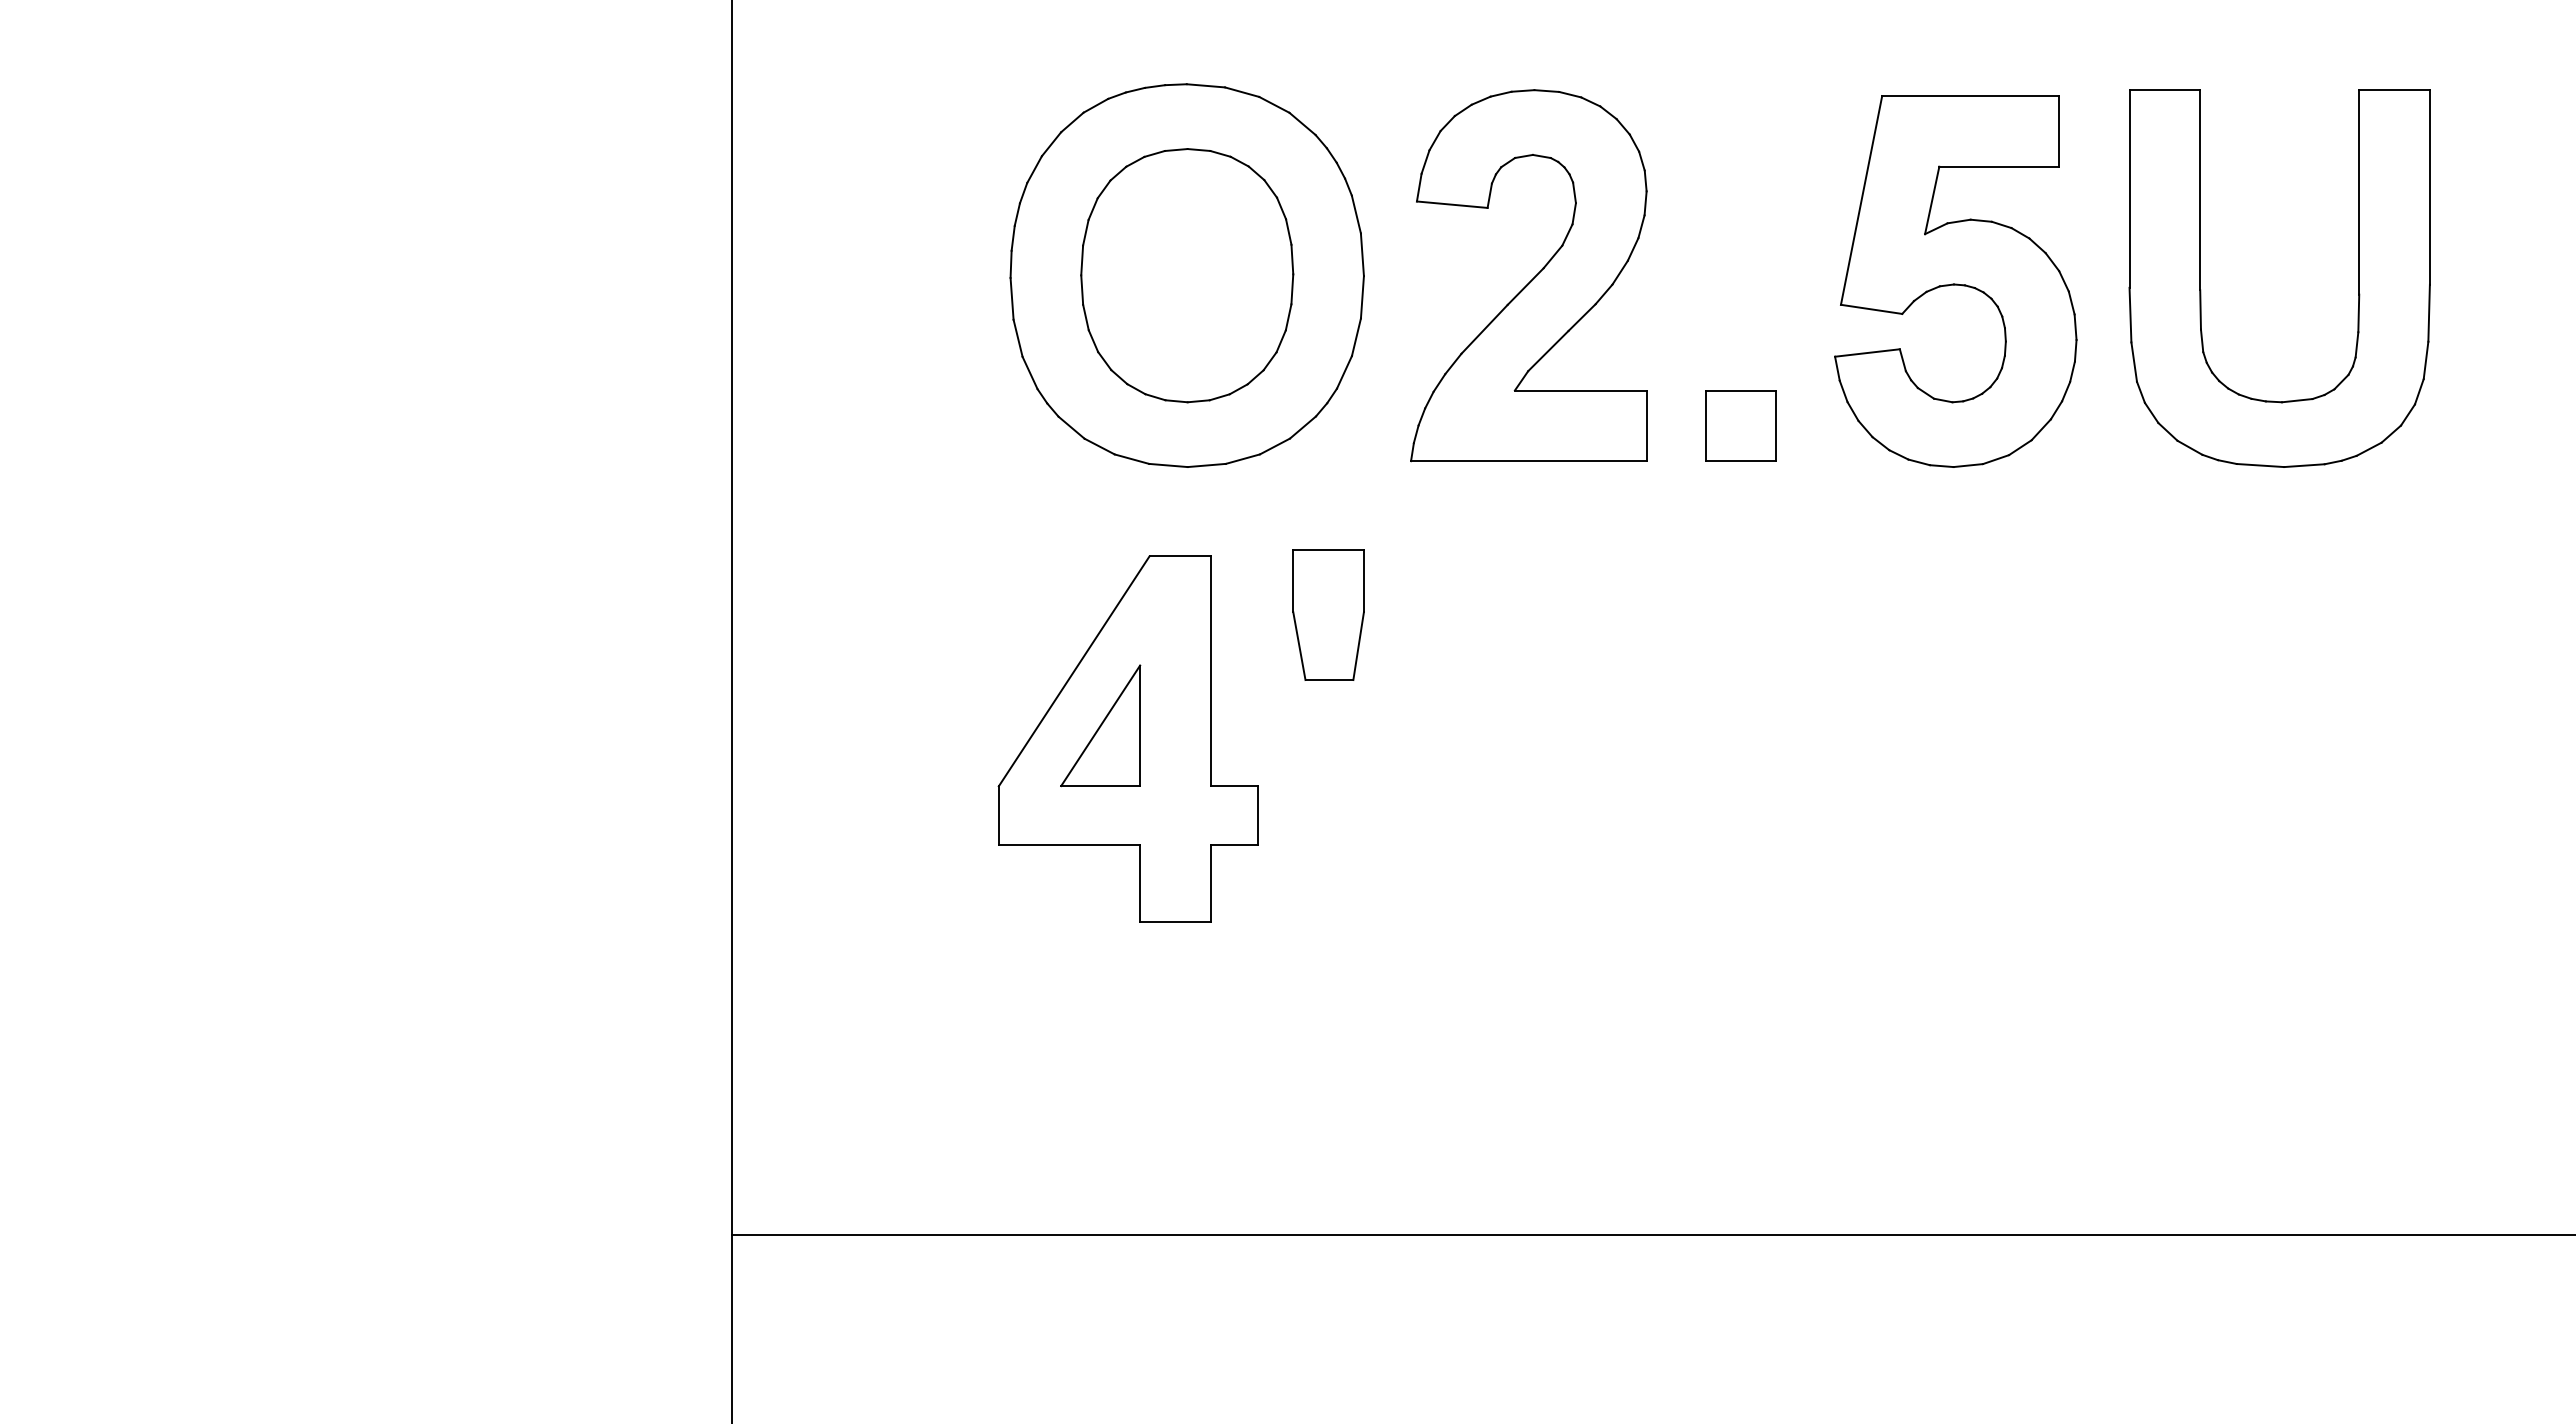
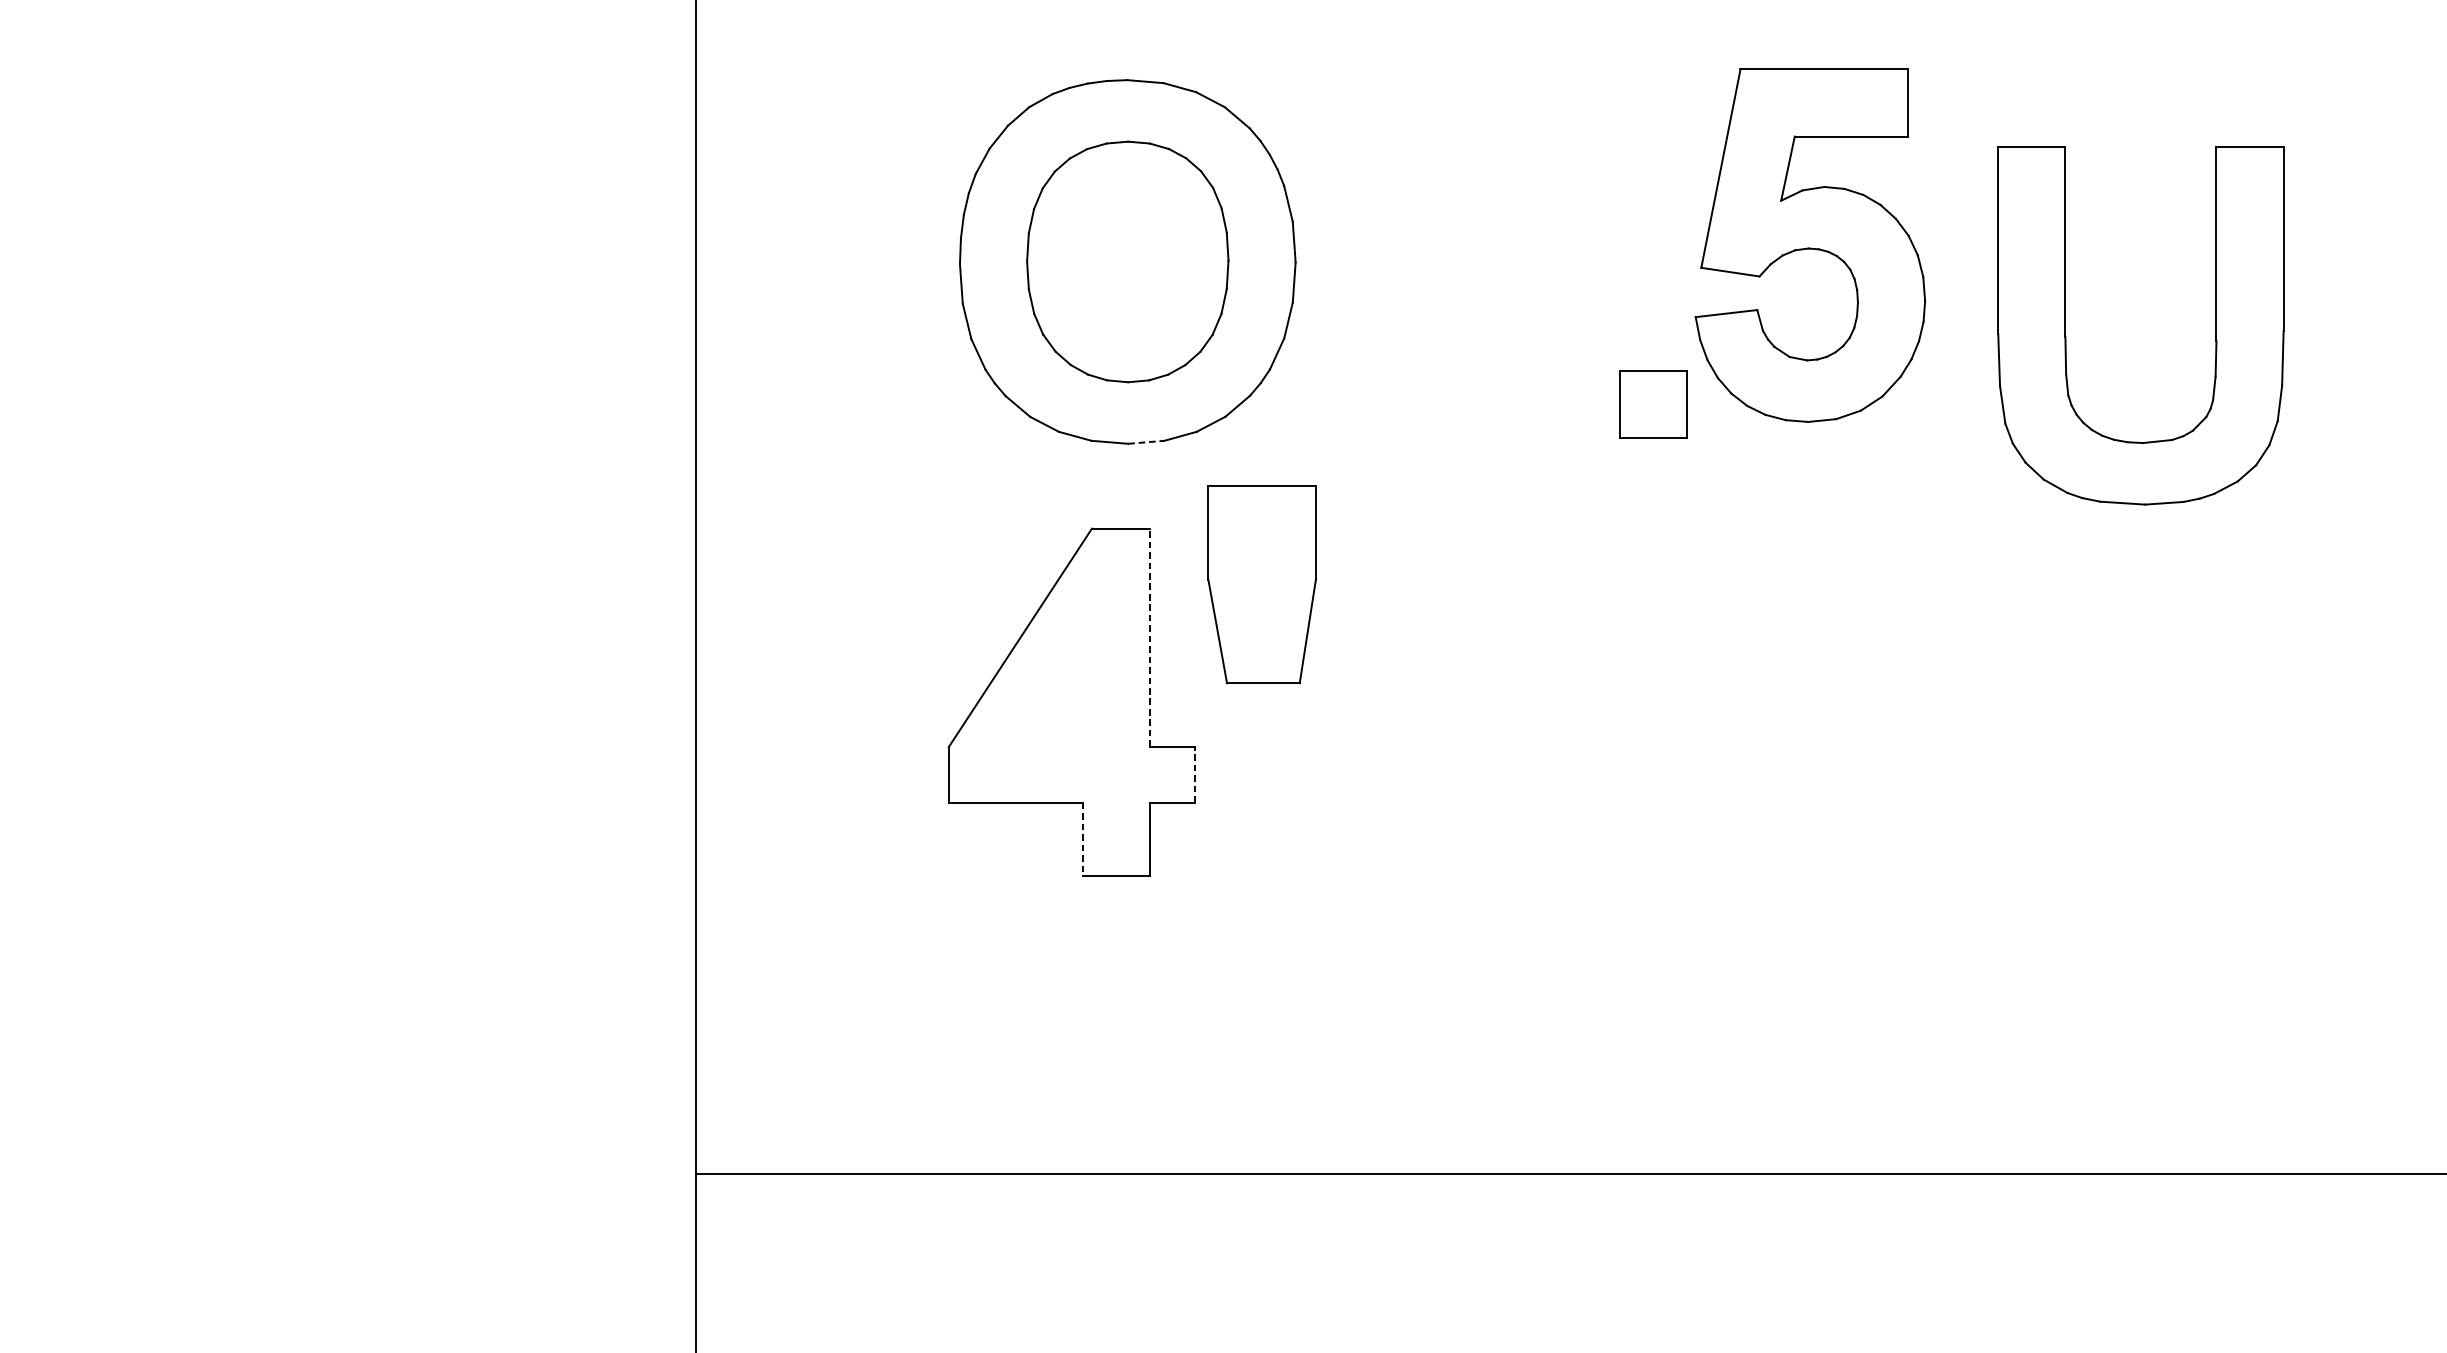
part: (1528, 275) -> (1451, 261), removed
part: (1955, 281) -> (1810, 245), moved
part: (2201, 289) -> (2066, 335), moved
line: (1207, 465) -> (1147, 442), solid -> dashed
part: (1328, 614) -> (1261, 583), size x1.6
line: (1210, 671) -> (1149, 638), solid -> dashed
part: (1100, 725) -> (1045, 689), removed
line: (1257, 815) -> (1194, 774), solid -> dashed
line: (1140, 883) -> (1083, 839), solid -> dashed

